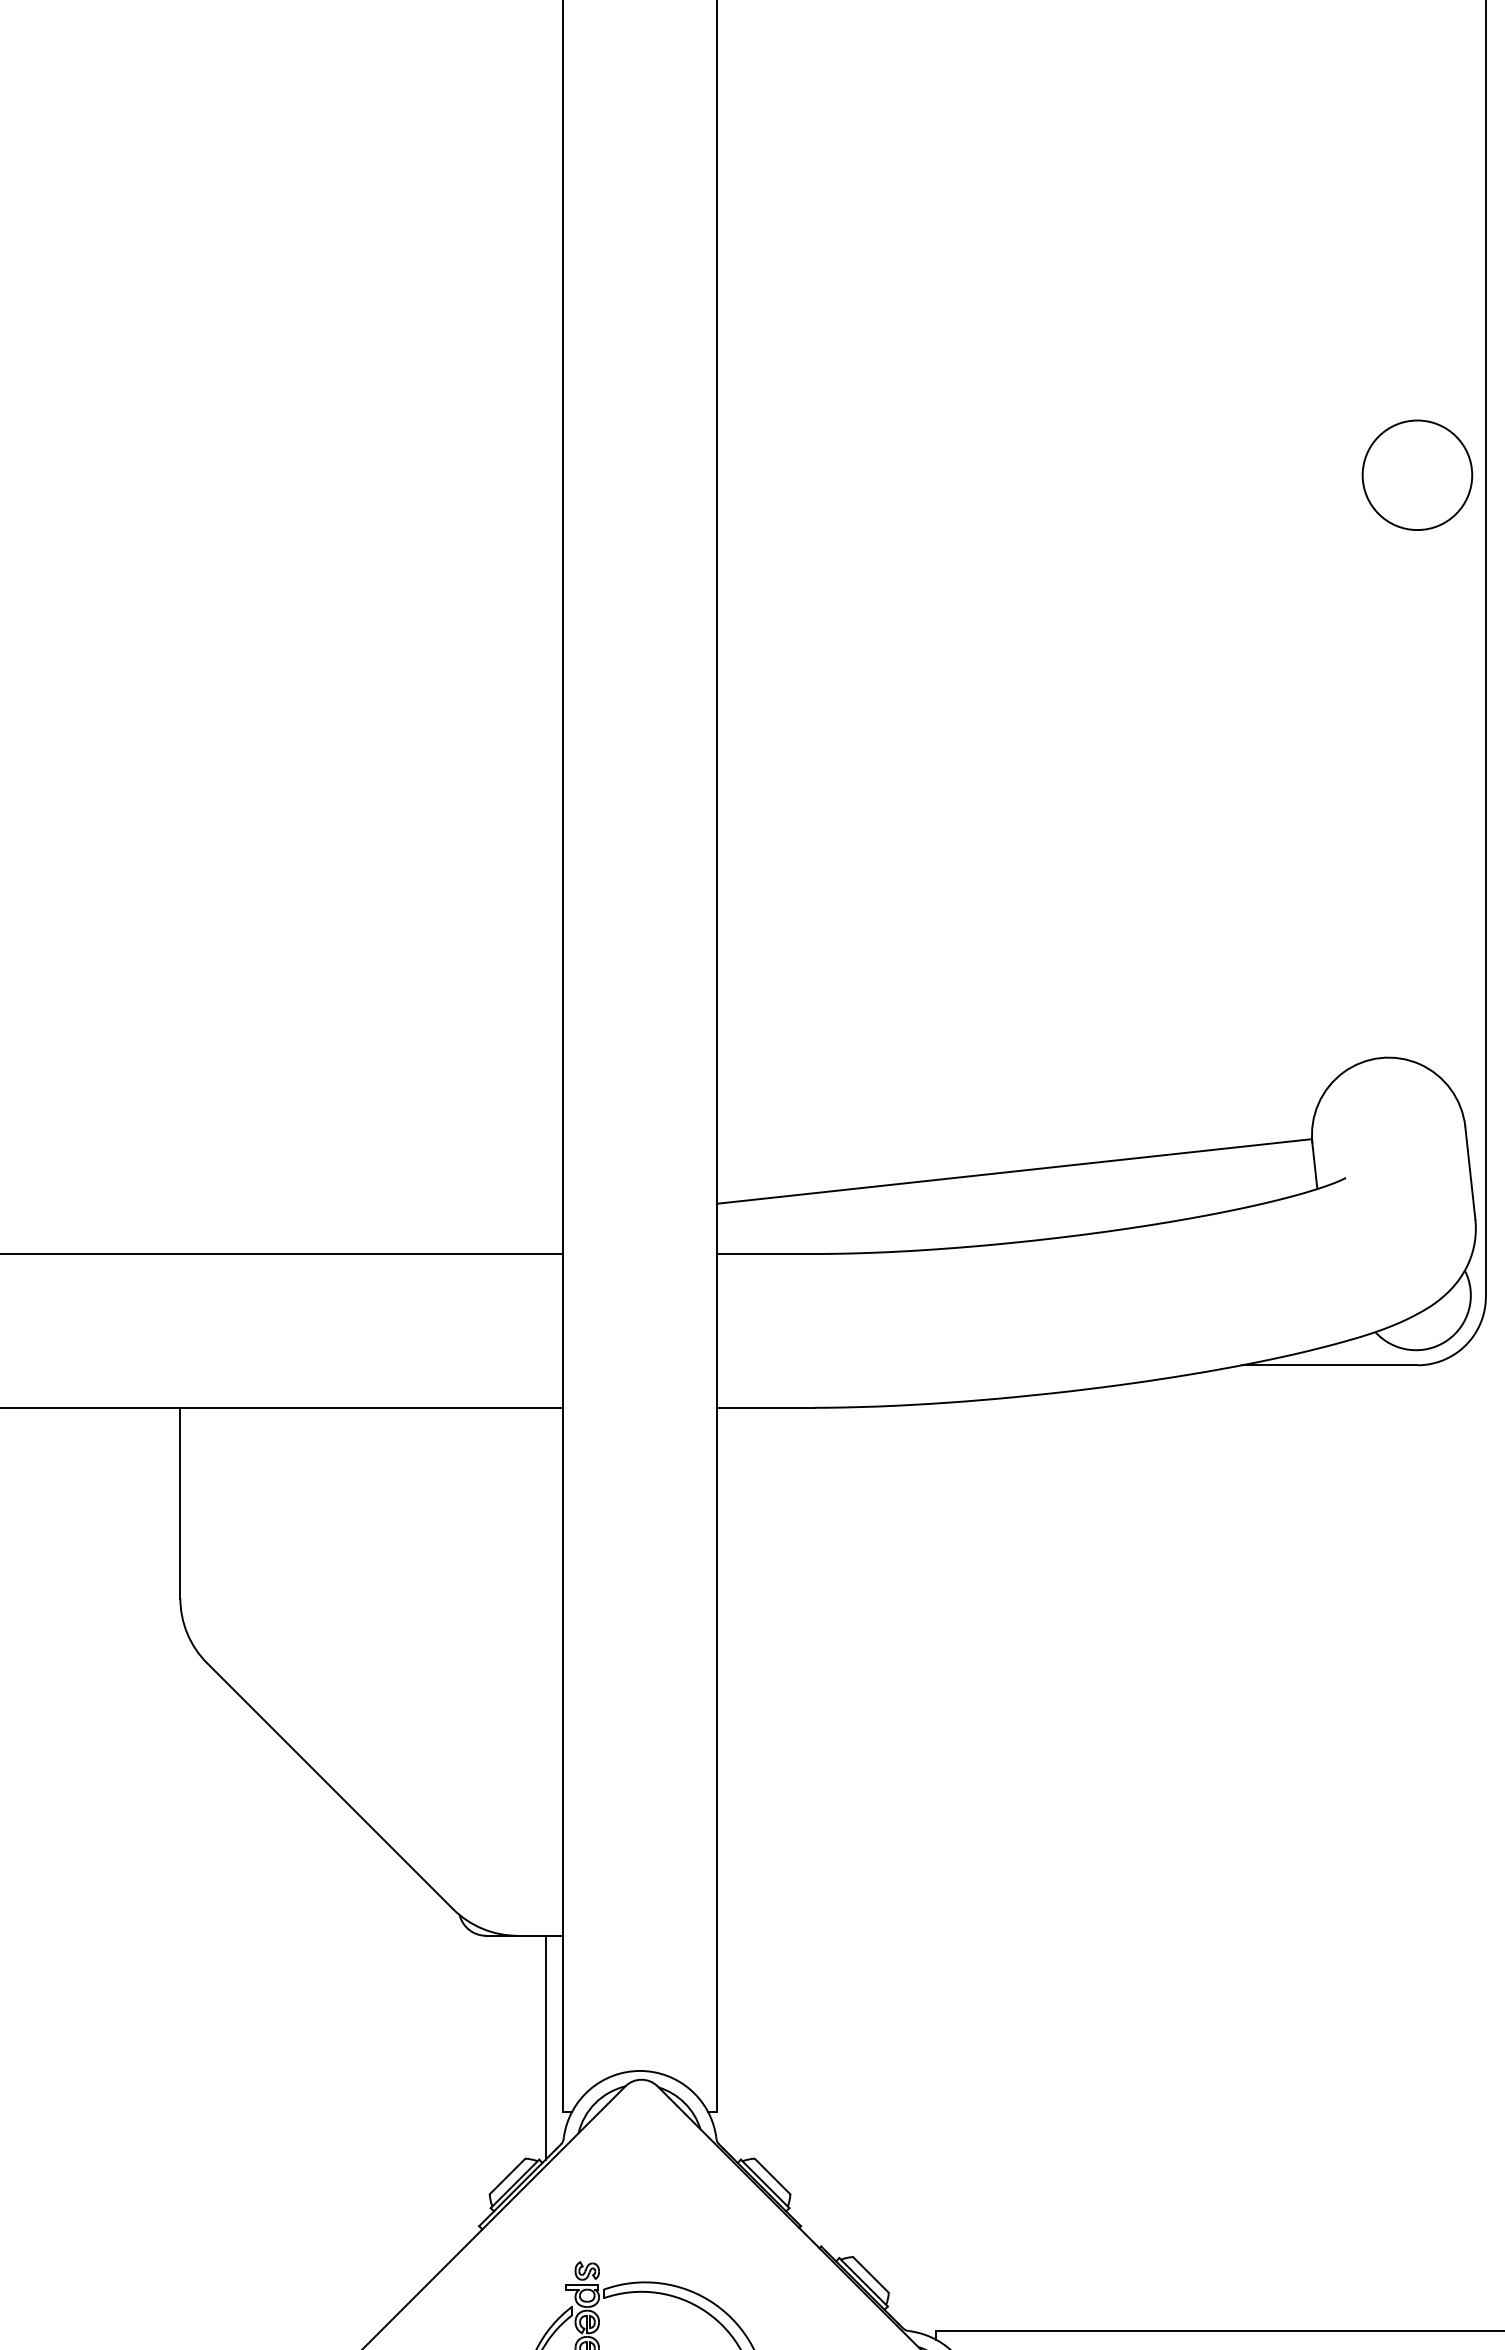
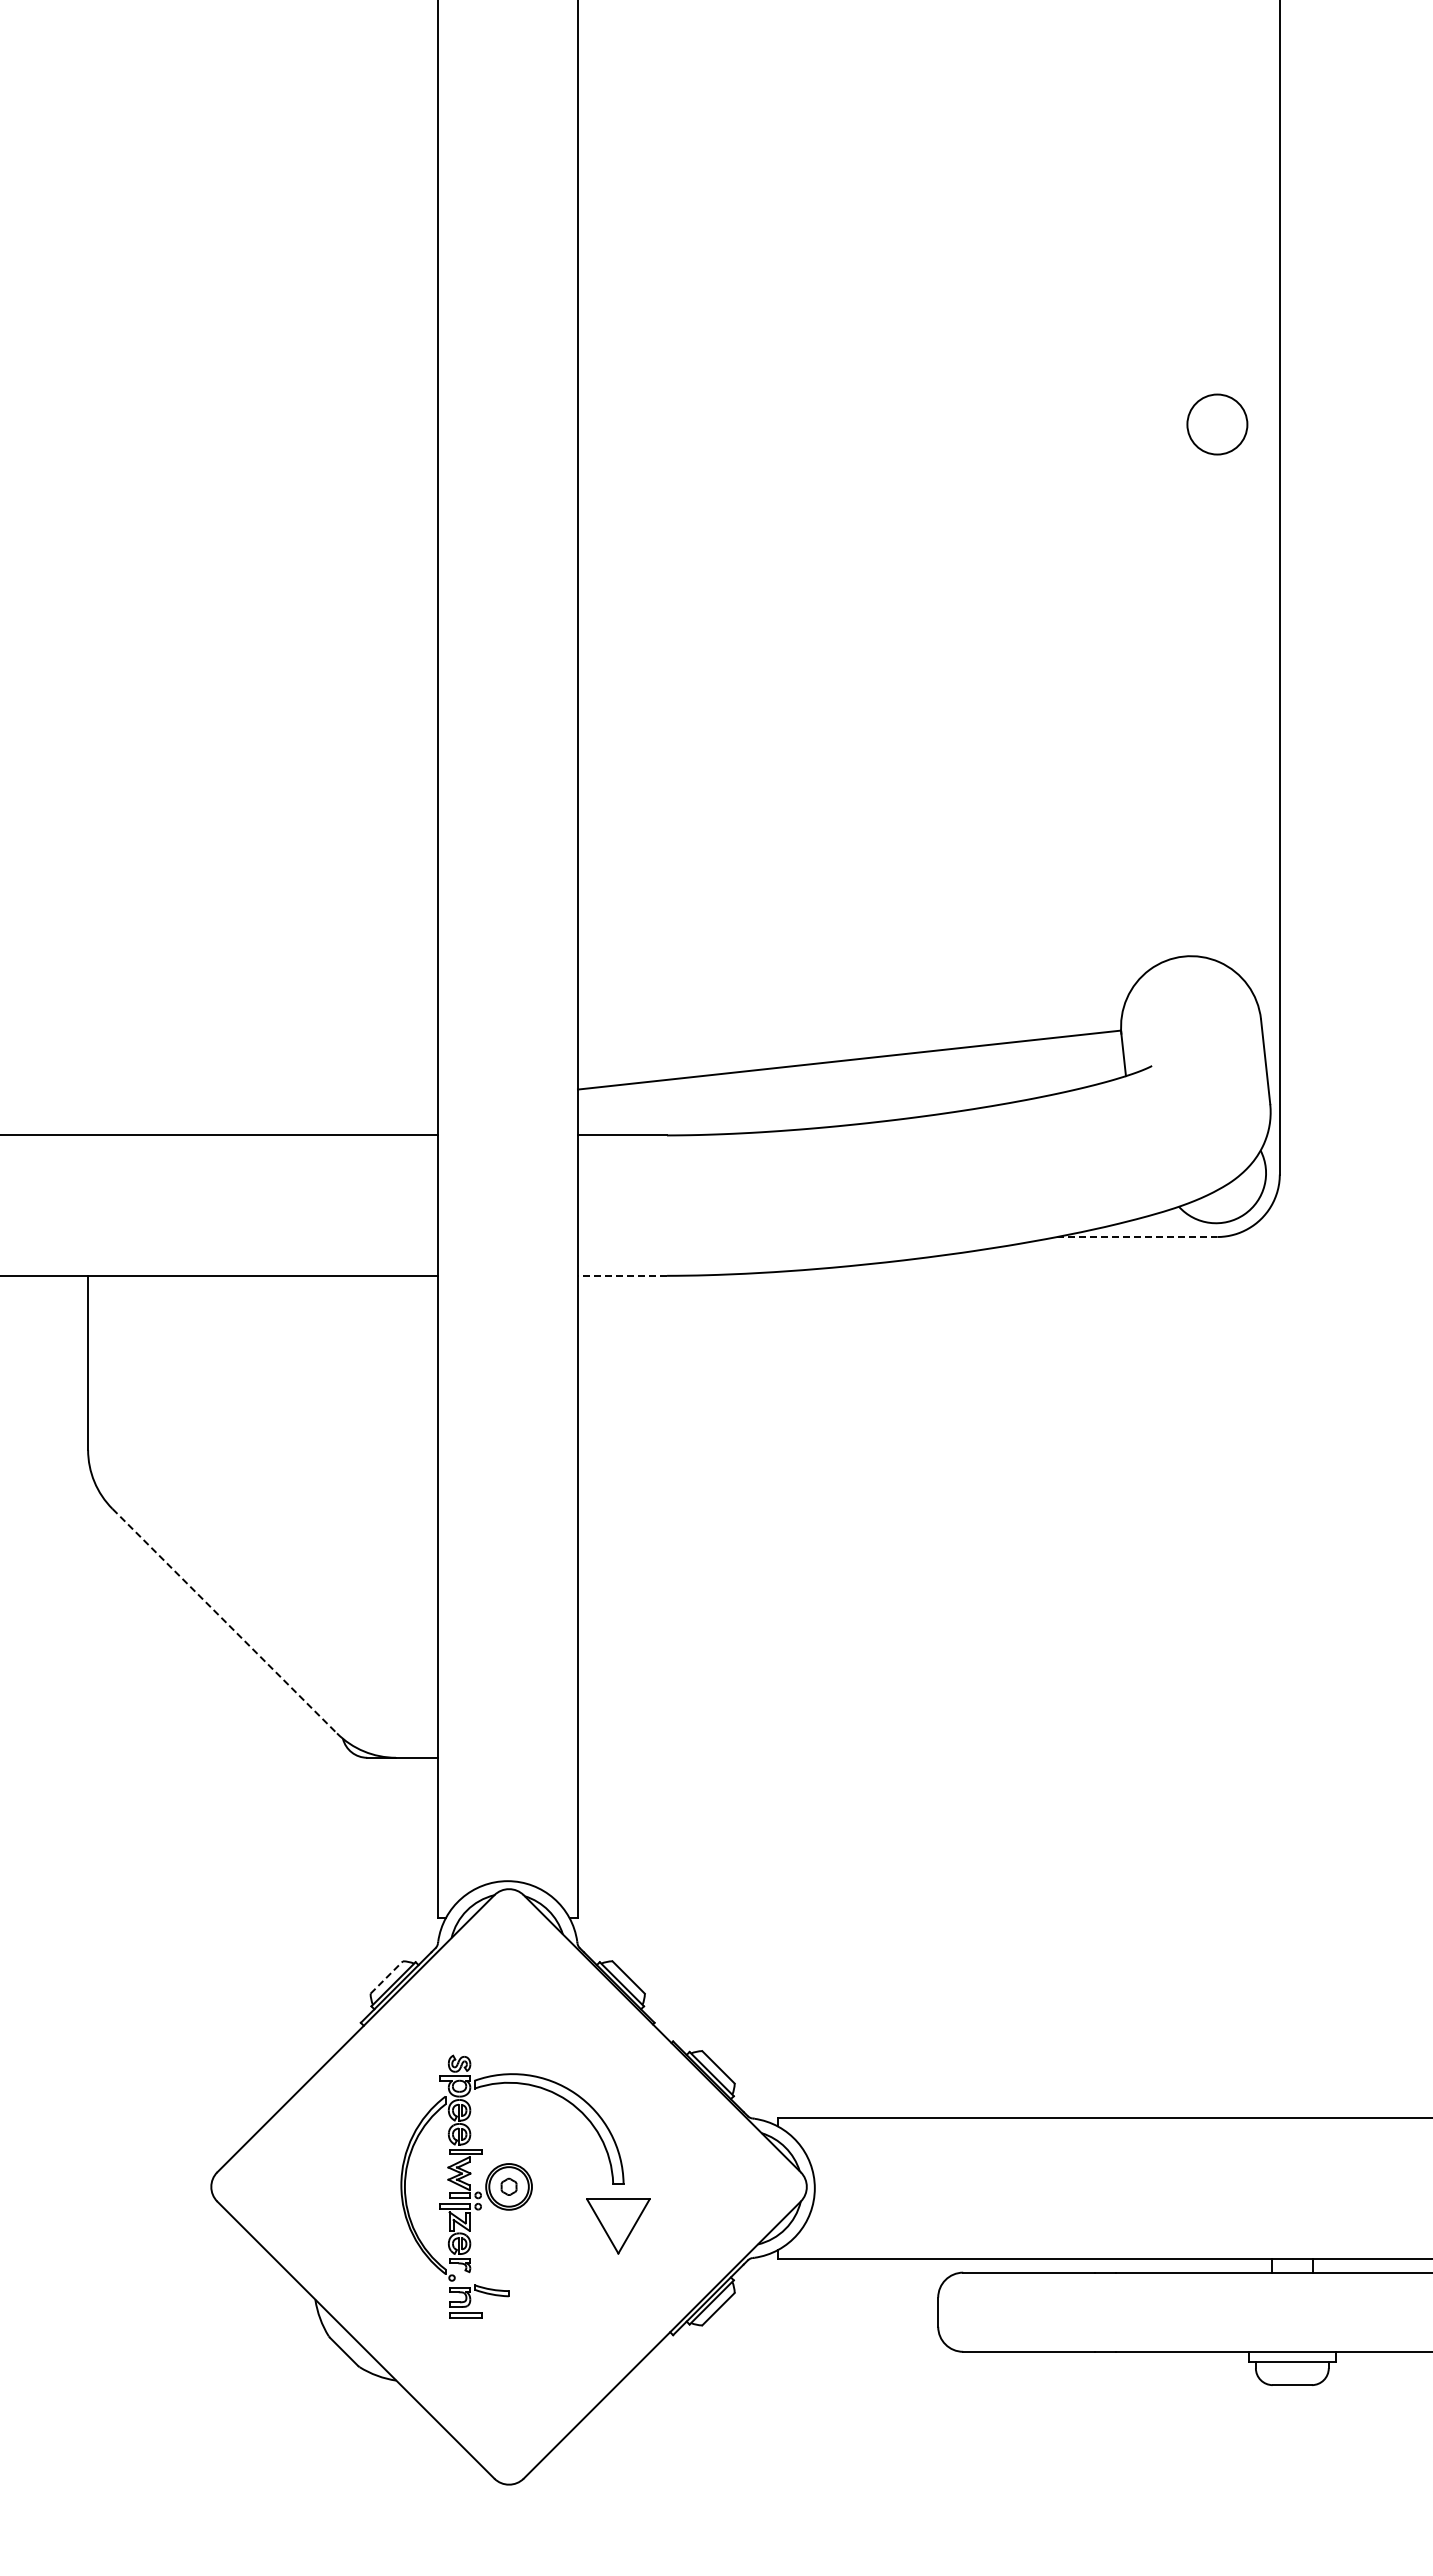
circle: (1417, 475) -> (1217, 424), size x0.6
line: (1329, 1365) -> (1137, 1237), solid -> dashed
line: (765, 1407) -> (622, 1275), solid -> dashed
line: (329, 1786) -> (224, 1621), solid -> dashed
line: (545, 2047) -> (421, 1859), removed
line: (507, 2176) -> (386, 1977), solid -> dashed

